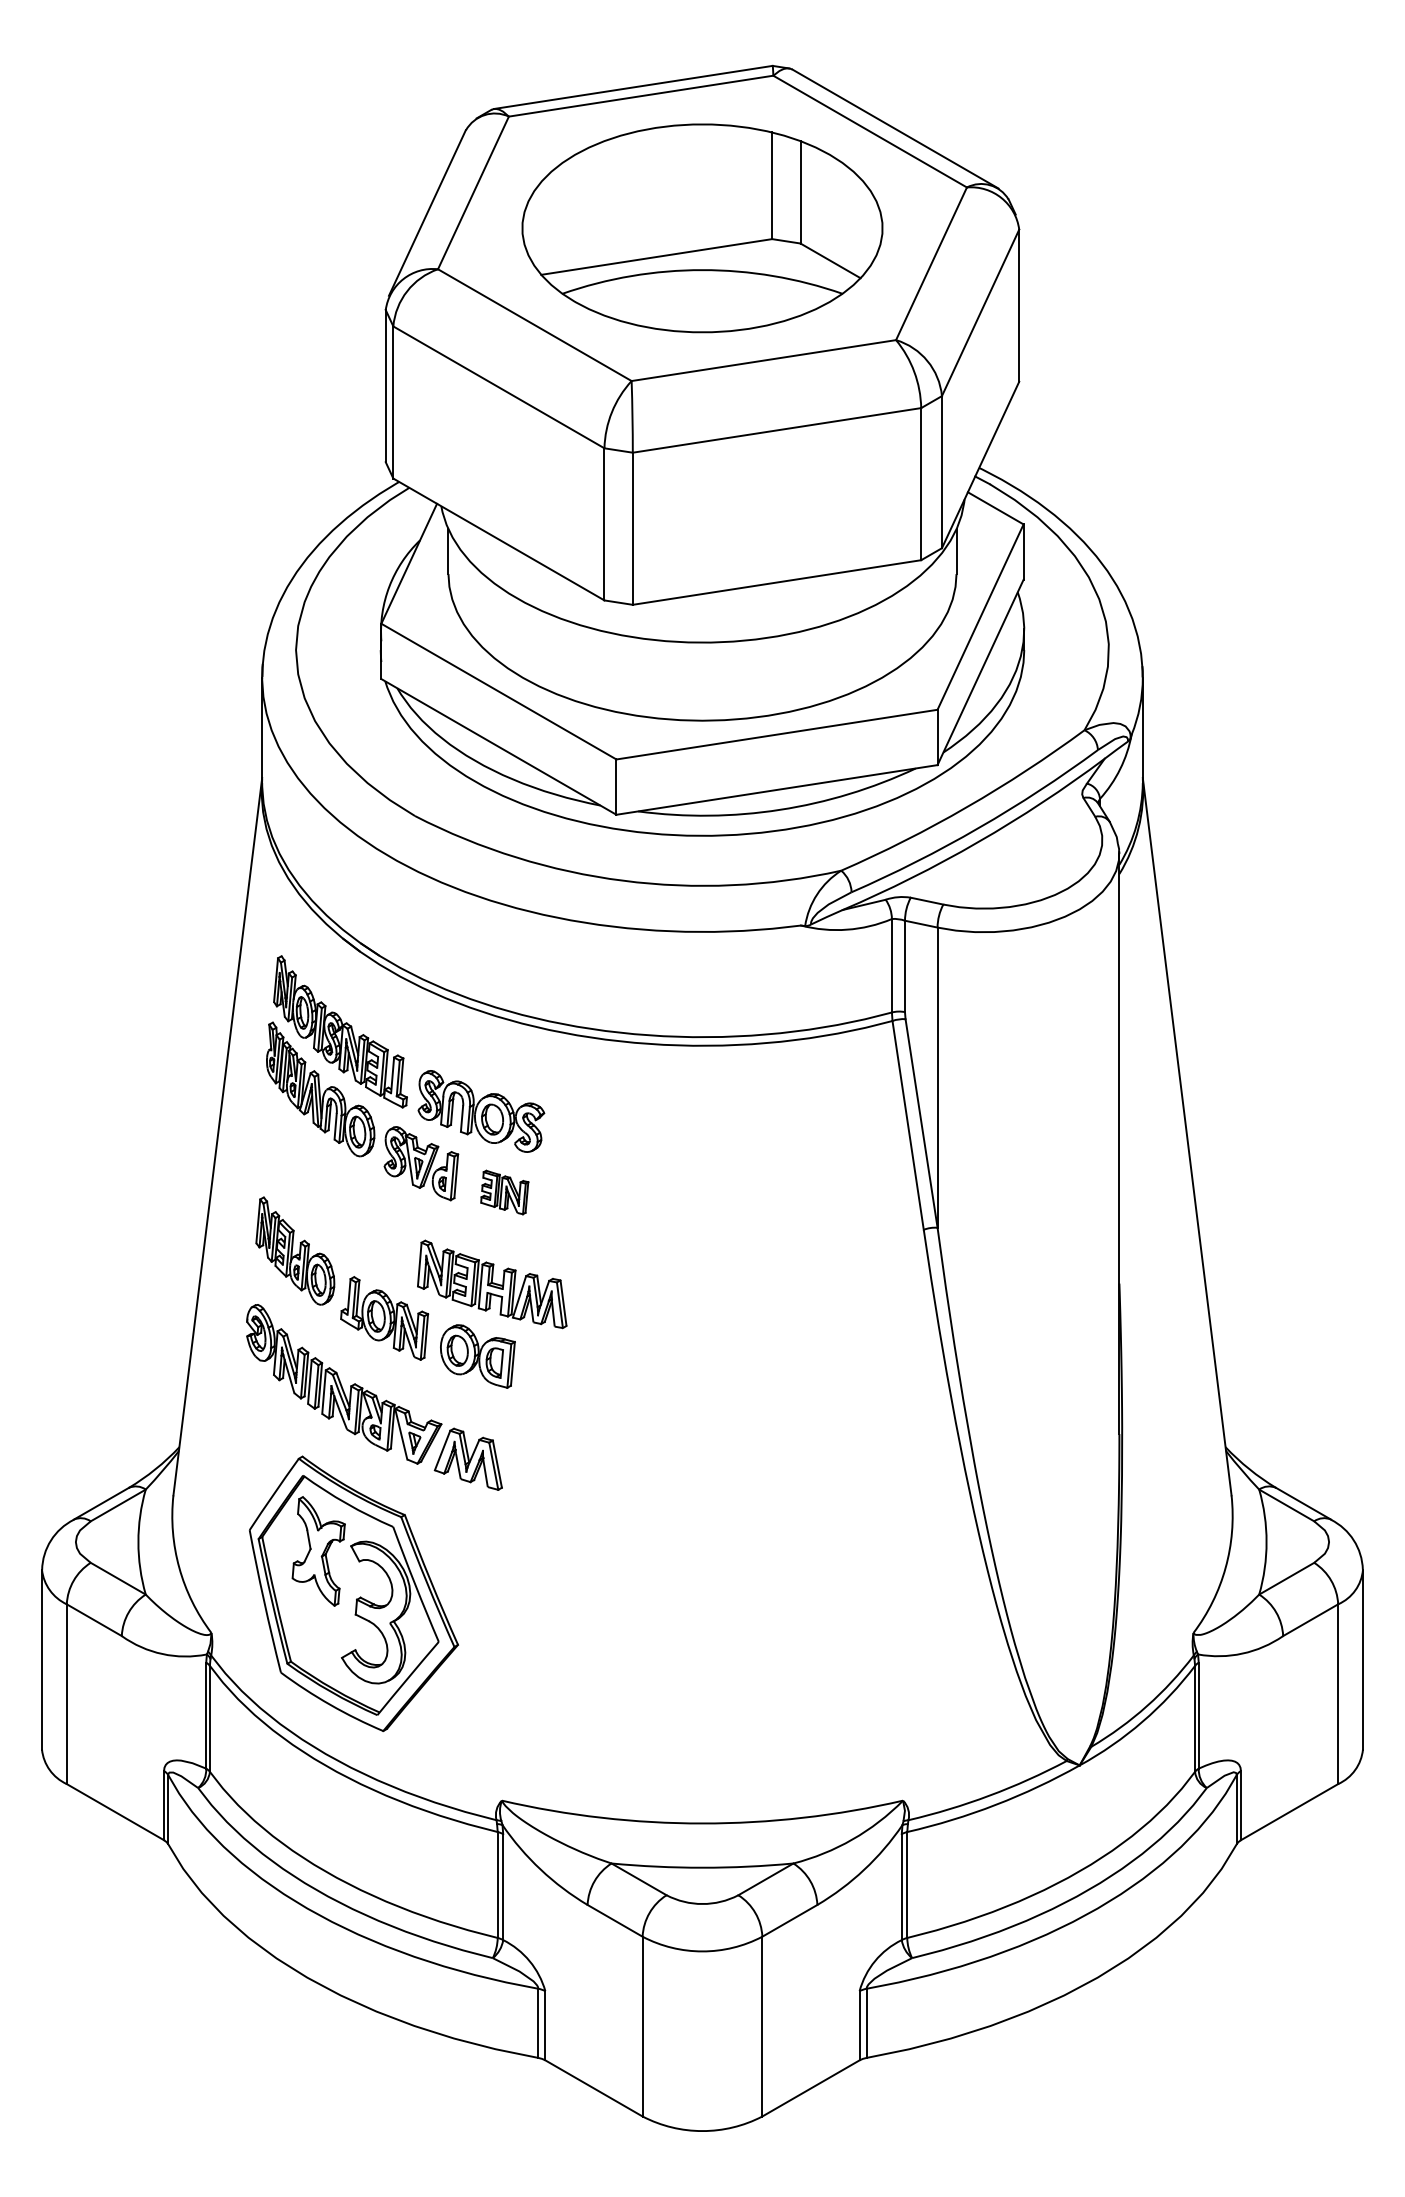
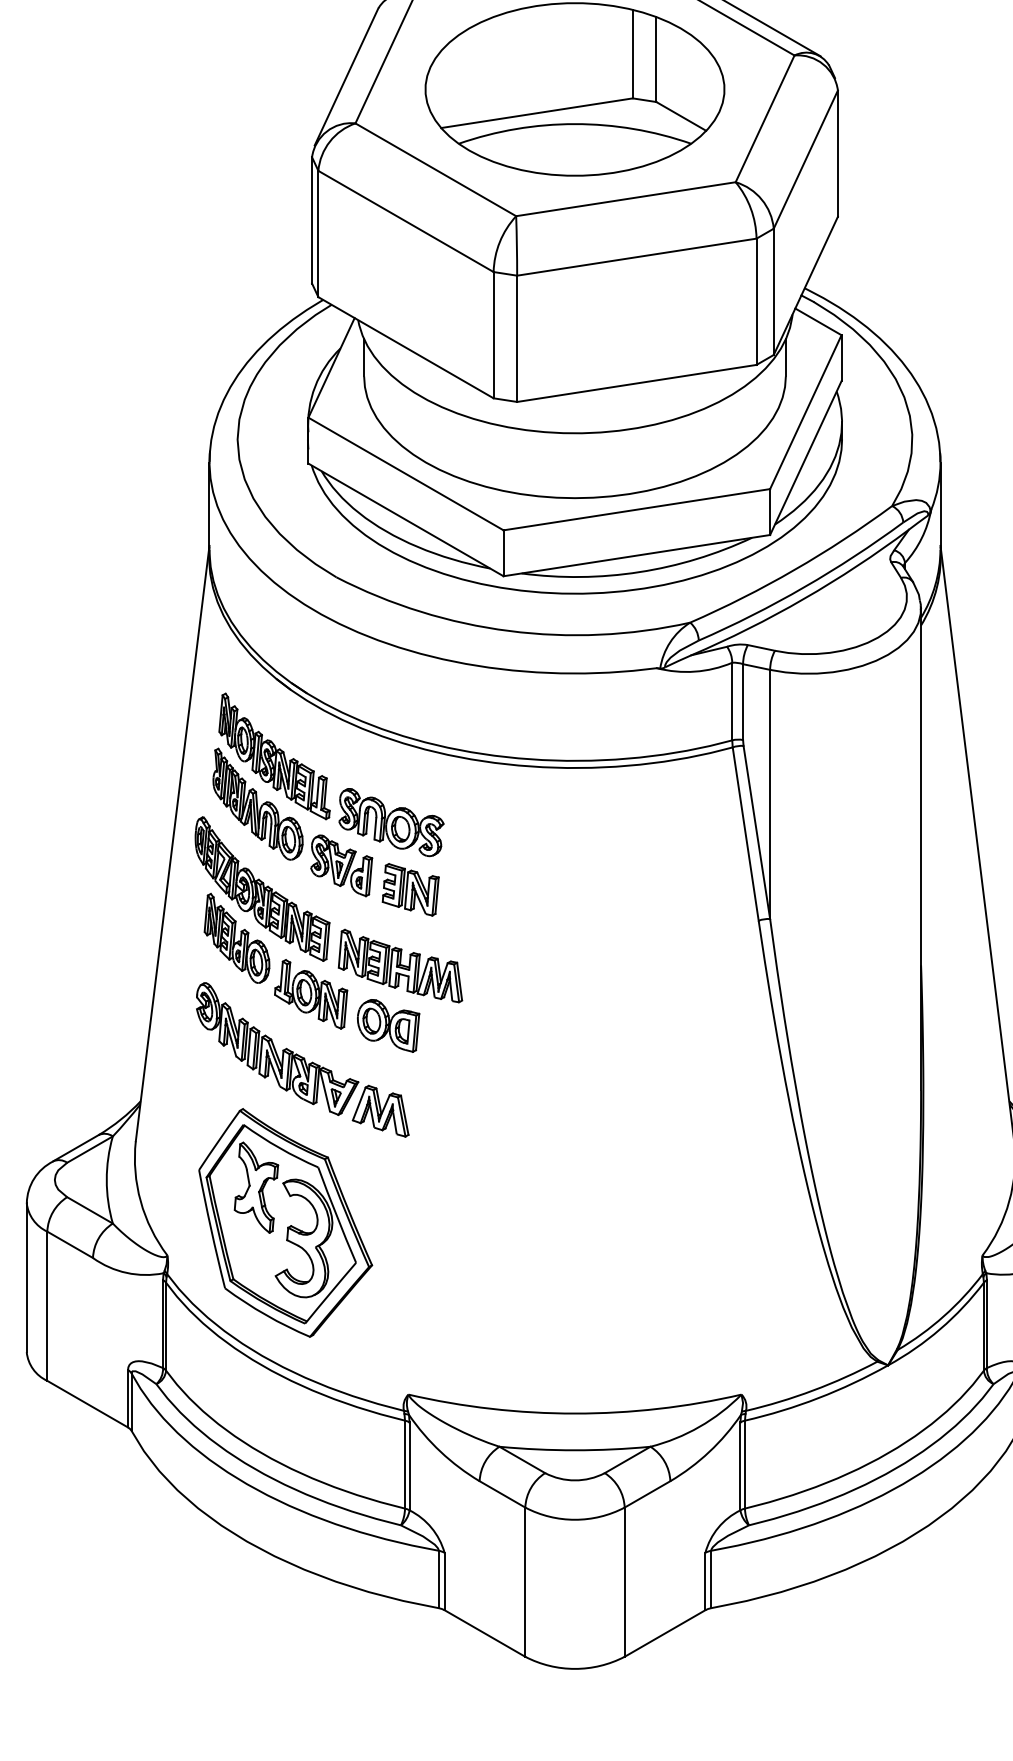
part: (325, 1191) -> (262, 888), added
part: (504, 1192) -> (410, 889), size x1.43

